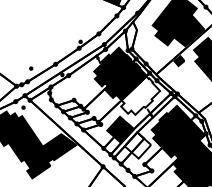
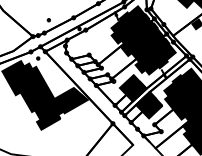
fill: (140, 95) -> (155, 55), added
fill: (137, 145) -> (148, 105), added

